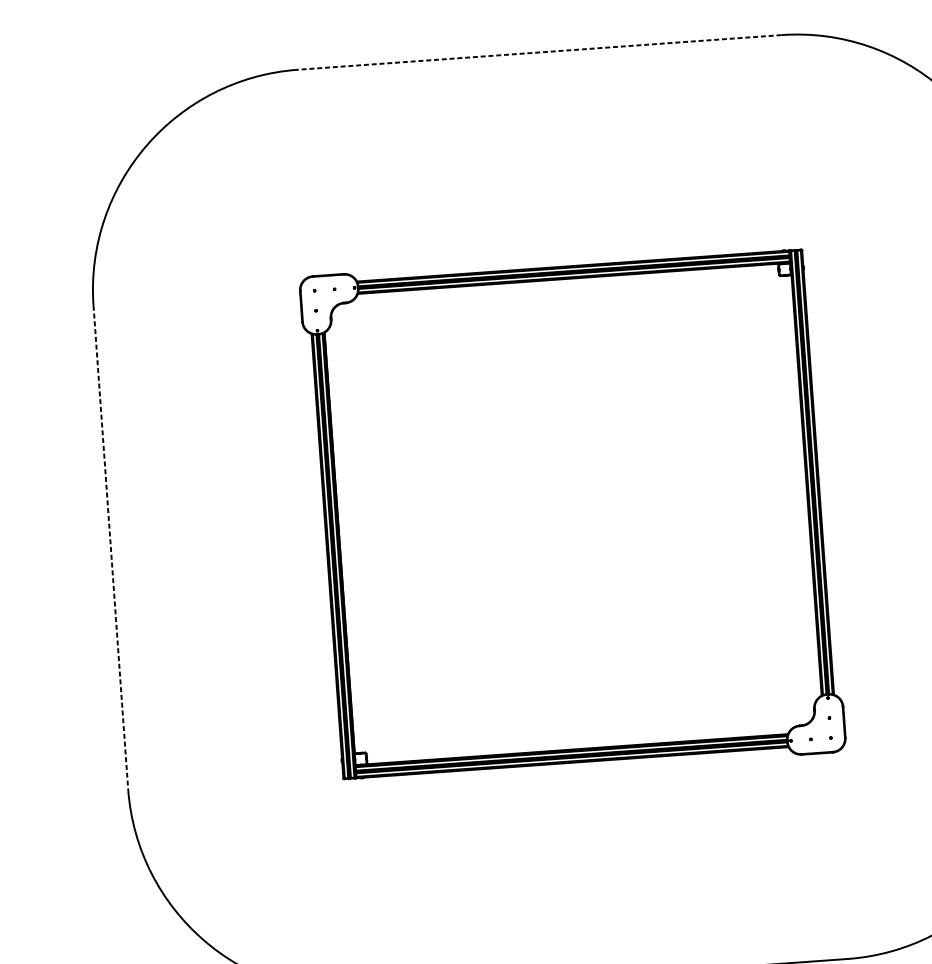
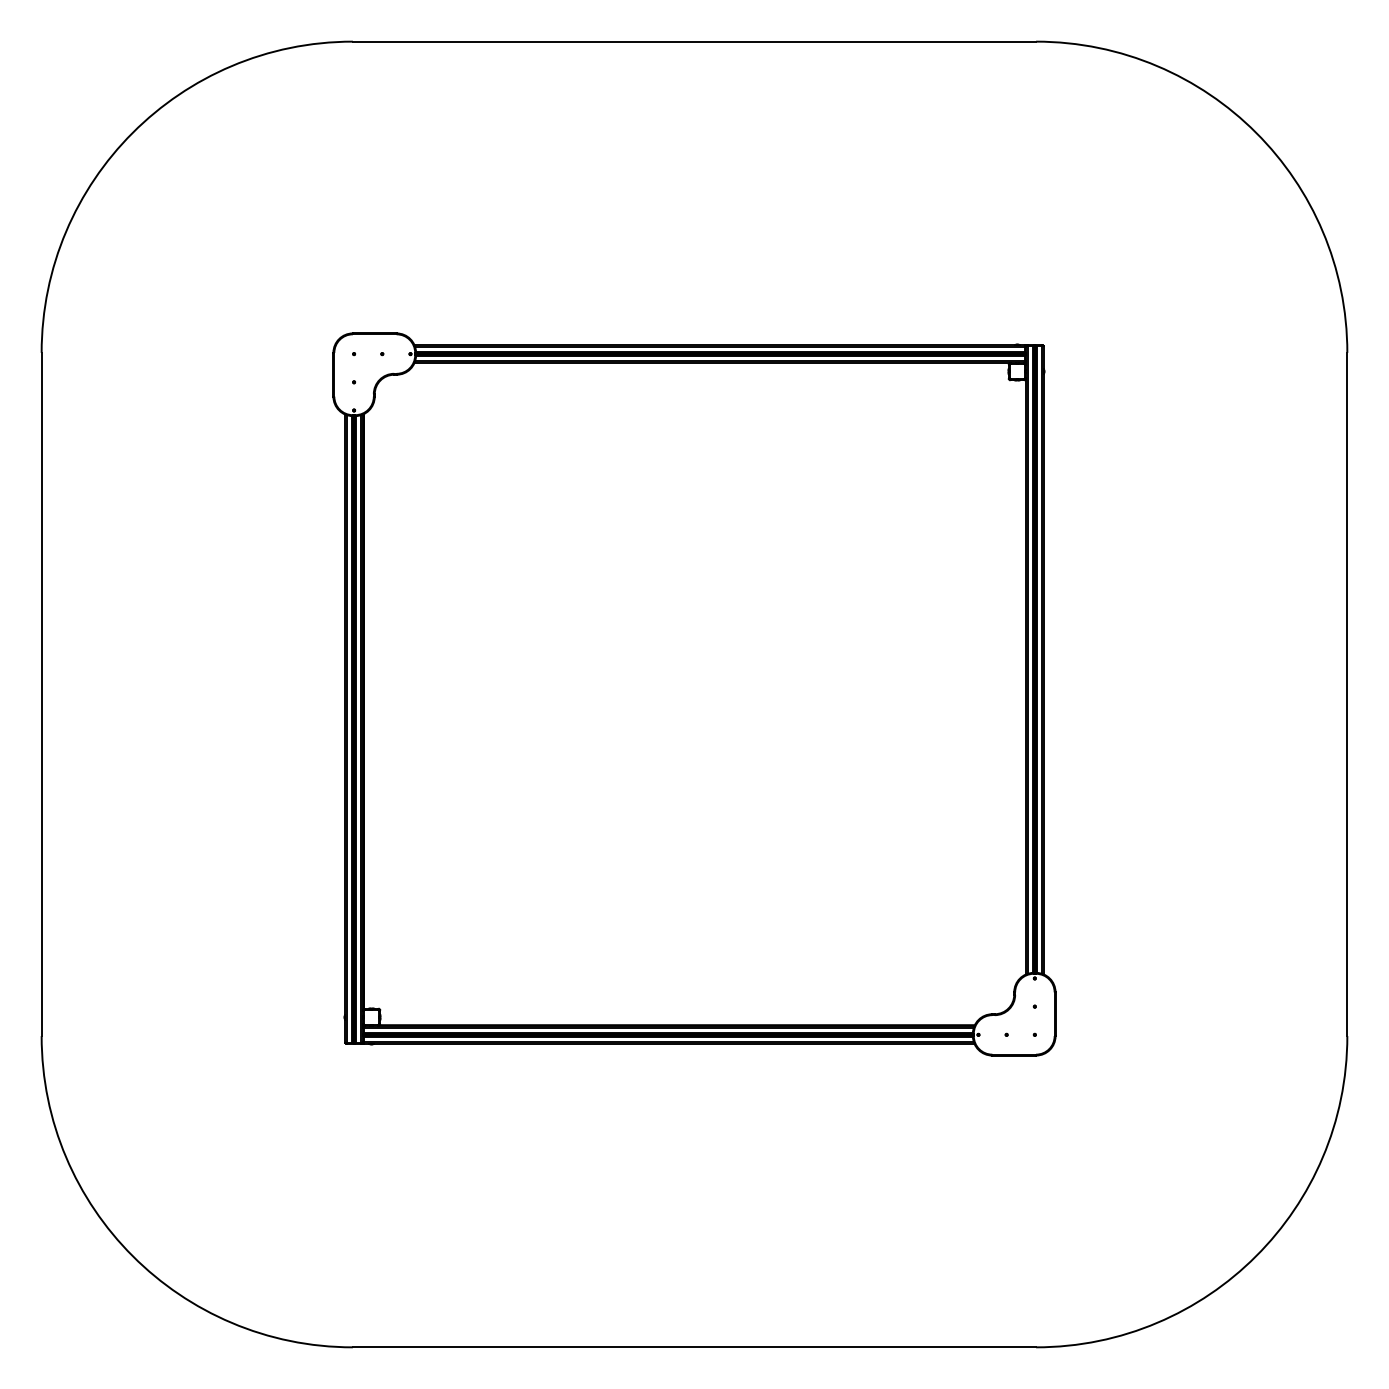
line: (539, 52) -> (694, 41), dashed -> solid
line: (110, 547) -> (41, 694), dashed -> solid

